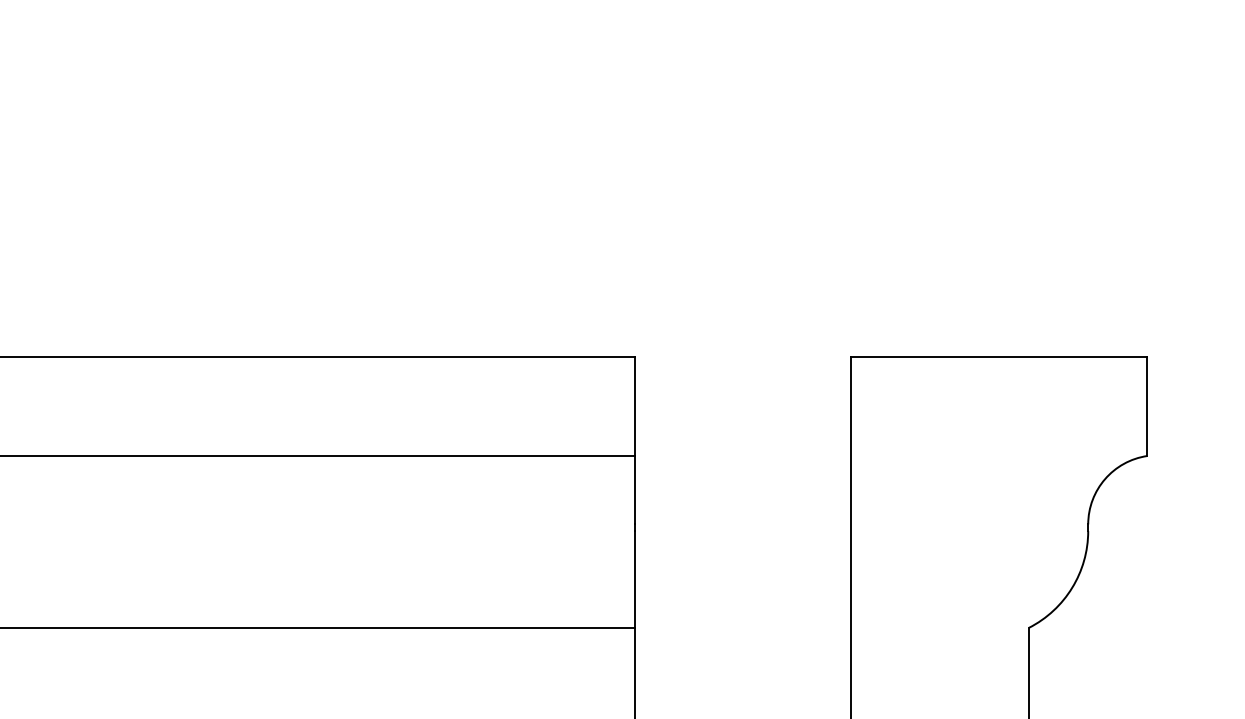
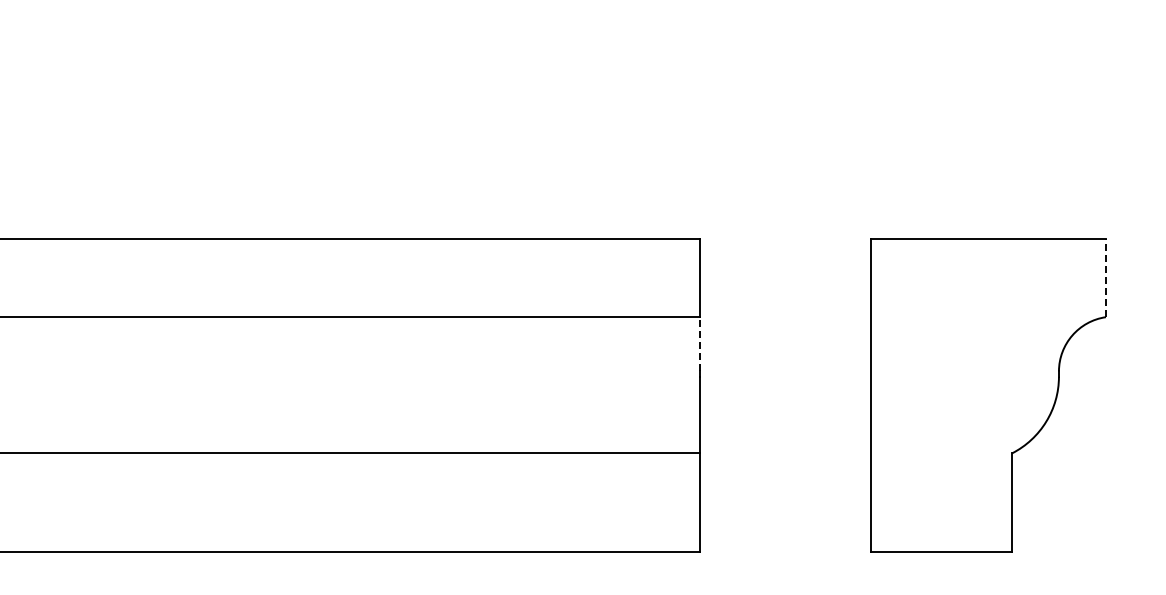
line: (1146, 405) -> (1105, 277), solid -> dashed
line: (634, 489) -> (699, 343), solid -> dashed

